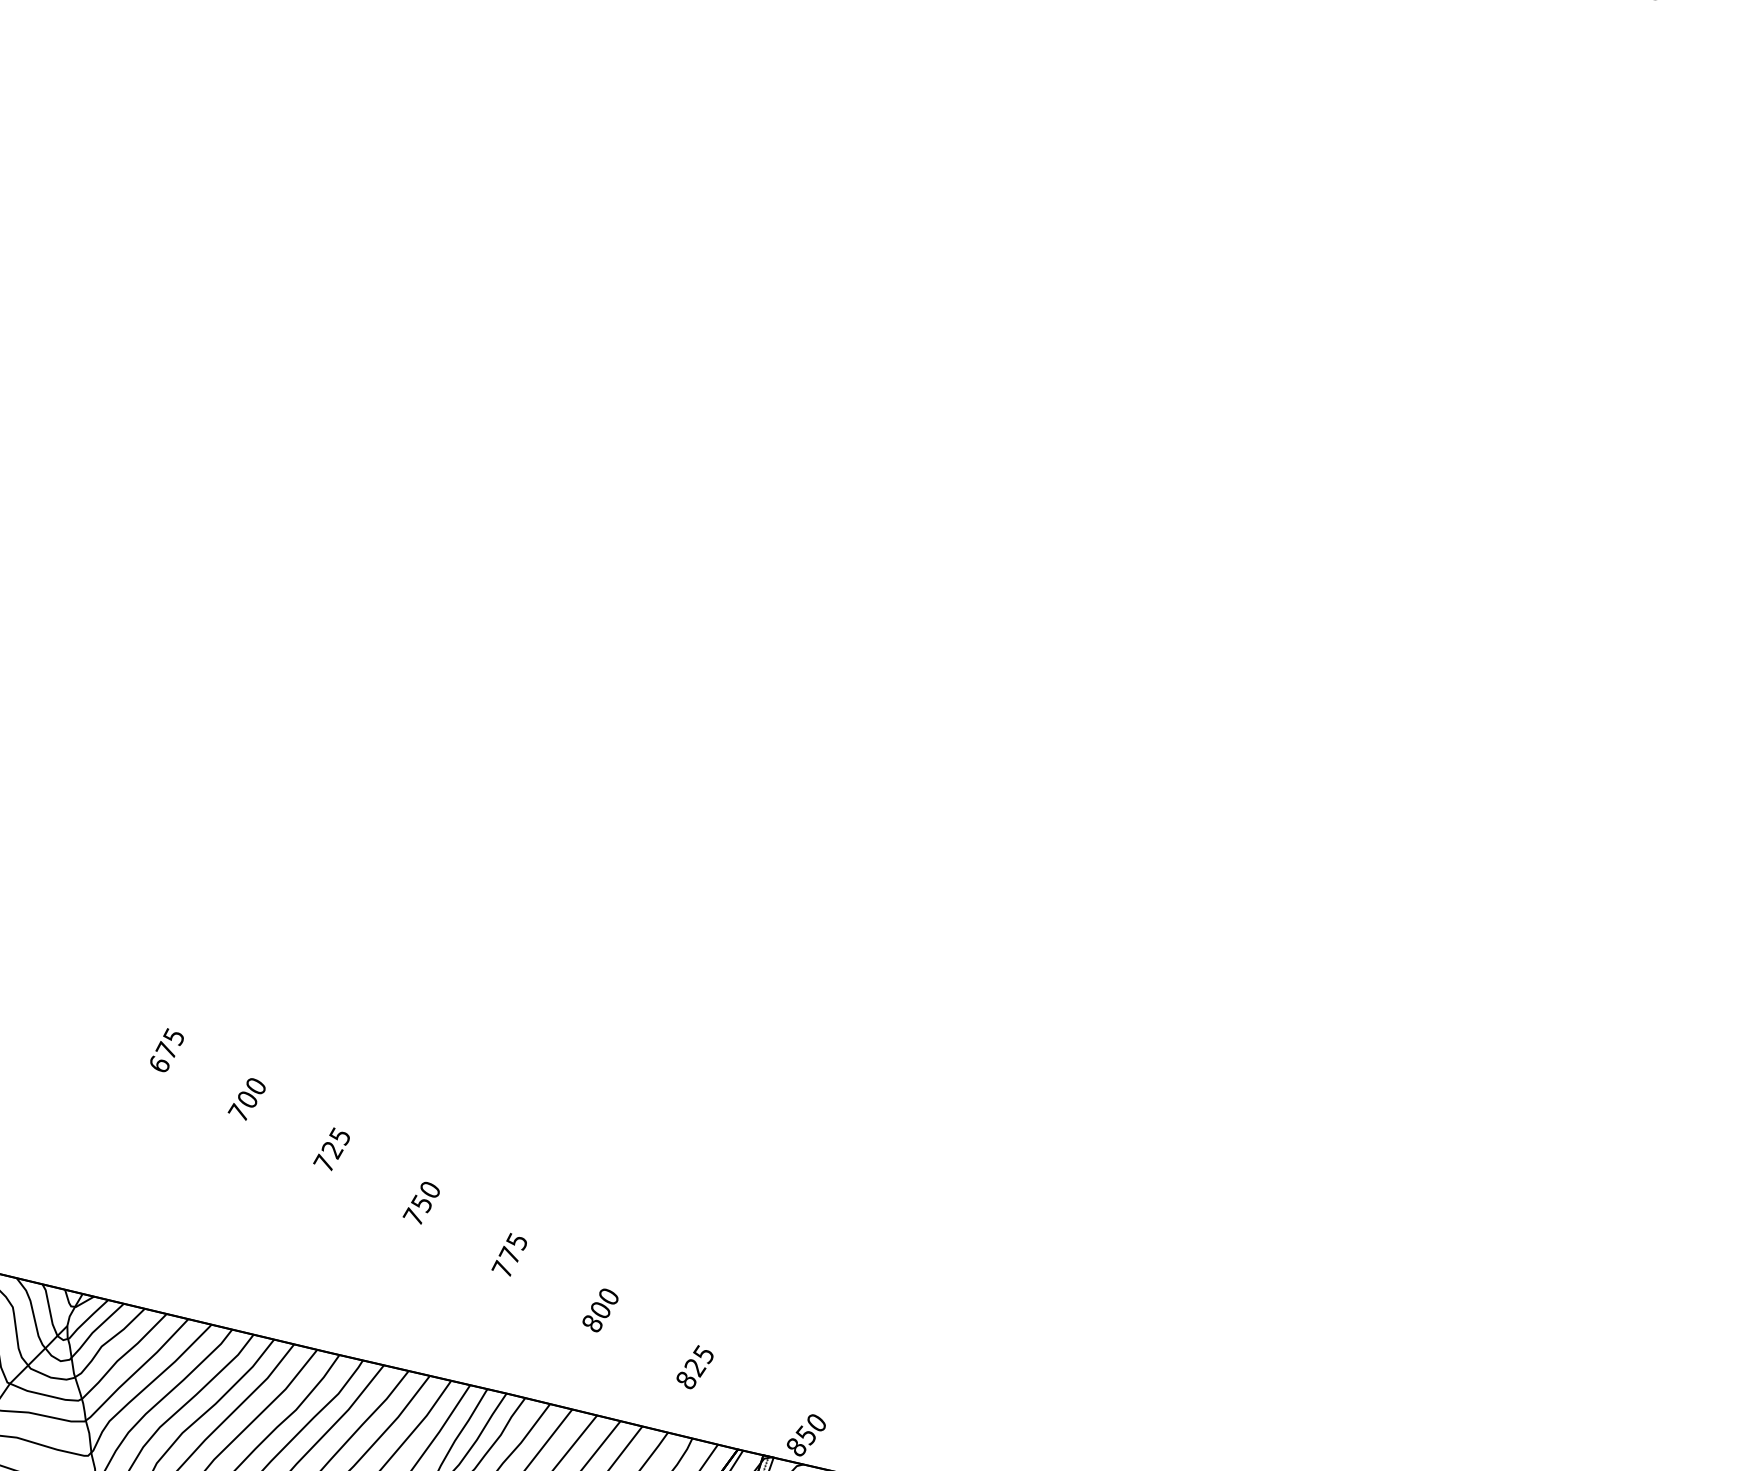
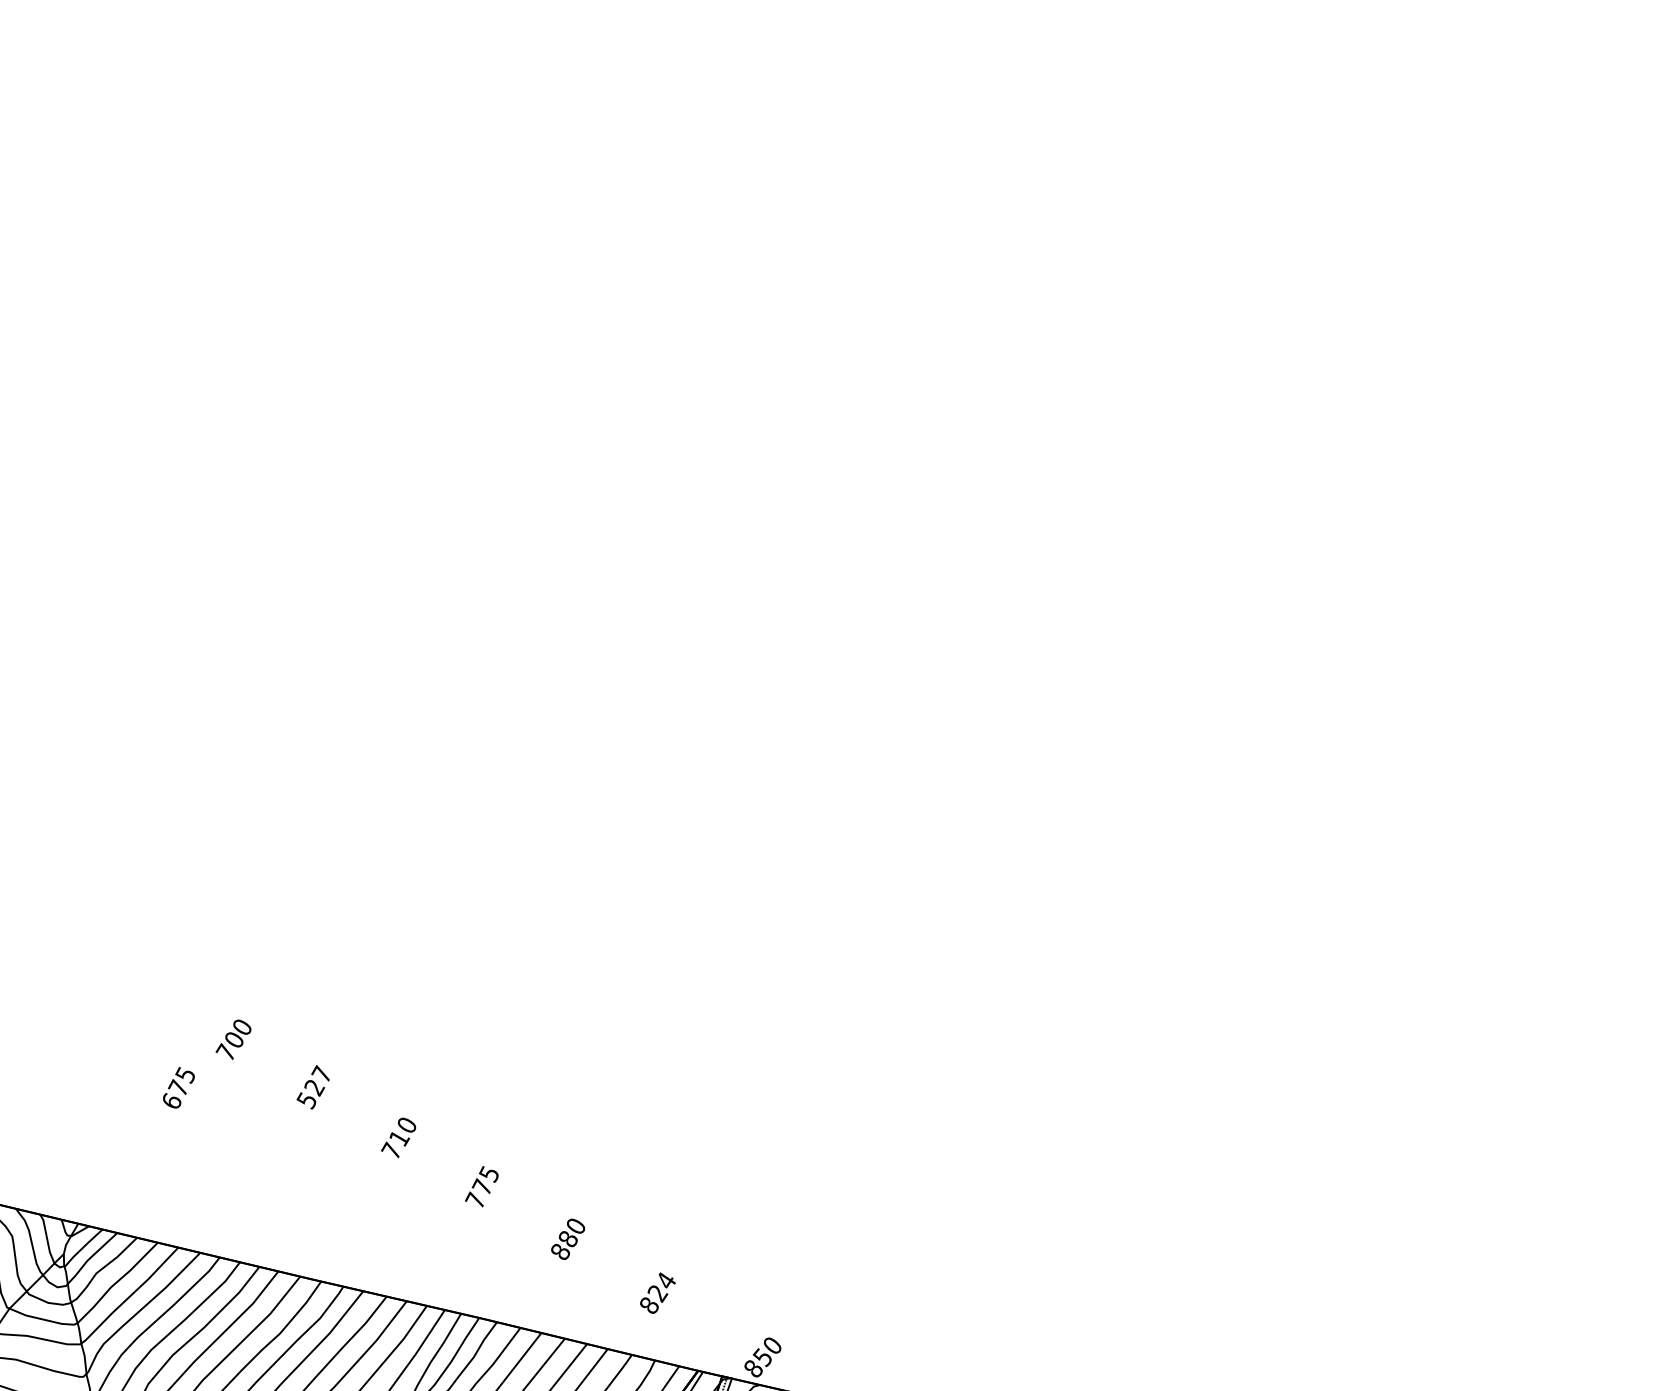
text: (166, 1050) -> (178, 1088), moved
text: (331, 1149) -> (313, 1087), 725 -> 527
text: (422, 1203) -> (399, 1138), 750 -> 710
text: (600, 1309) -> (568, 1238), 800 -> 880
text: (703, 1354) -> (665, 1281), 825 -> 824

